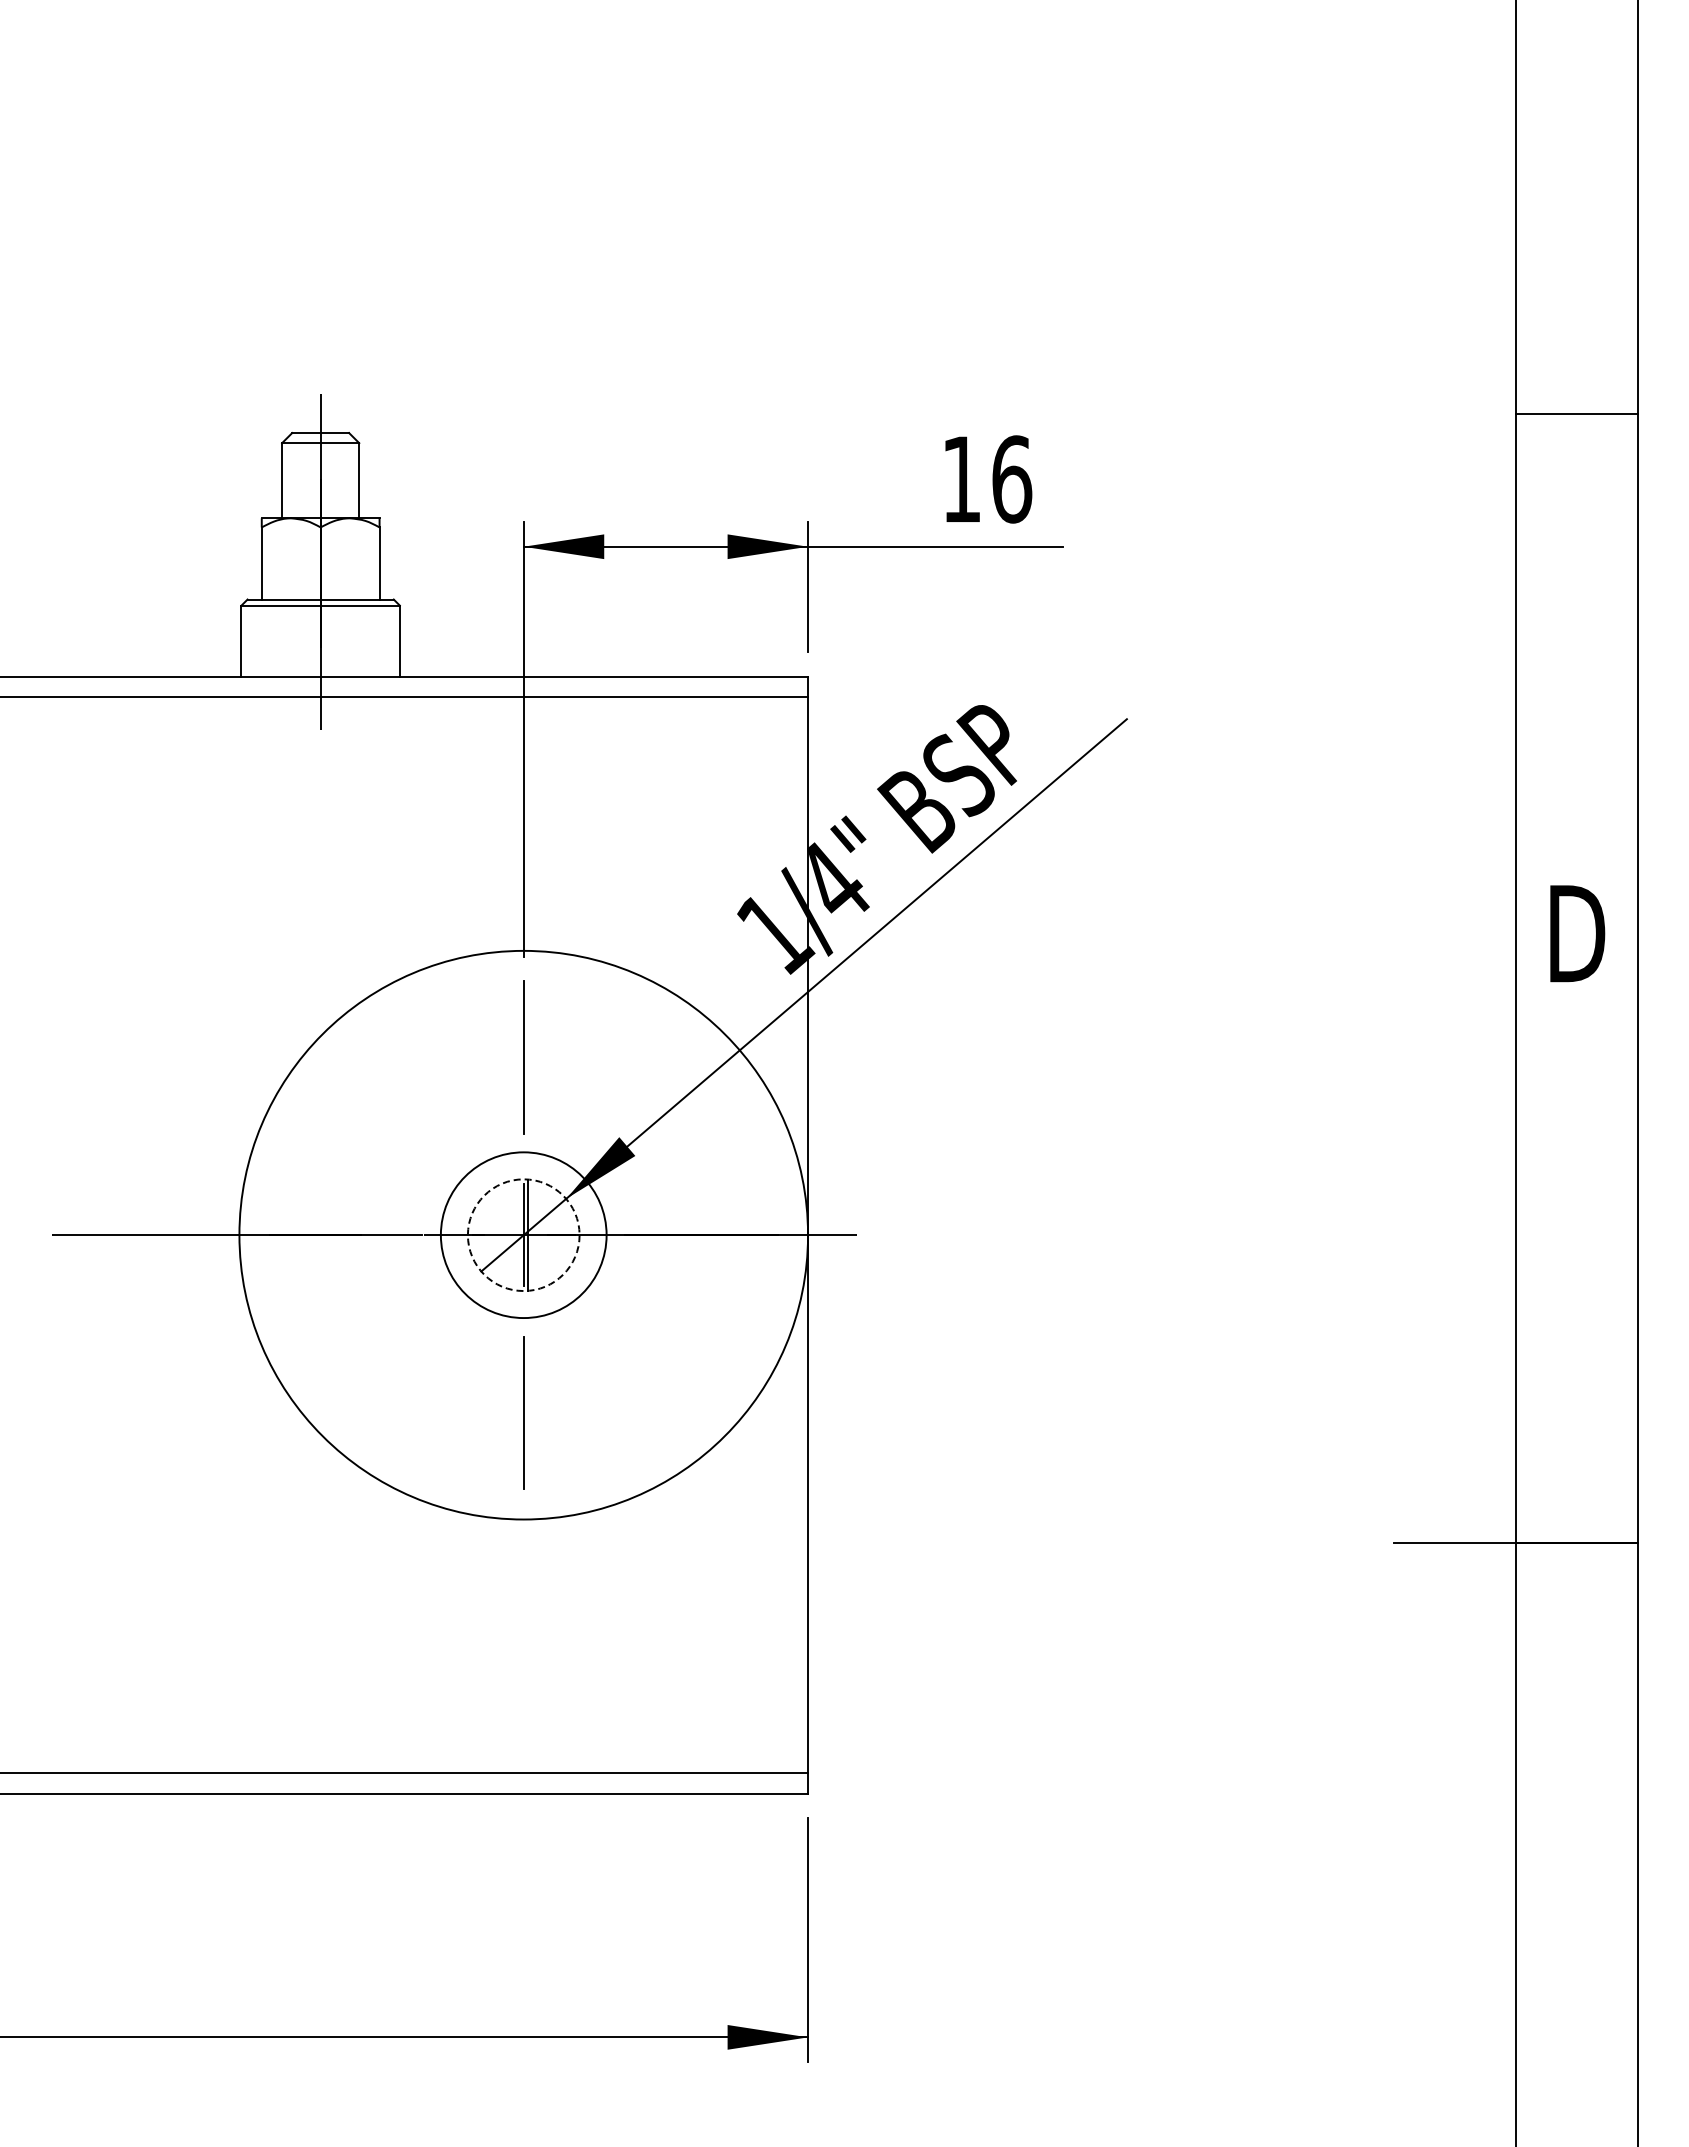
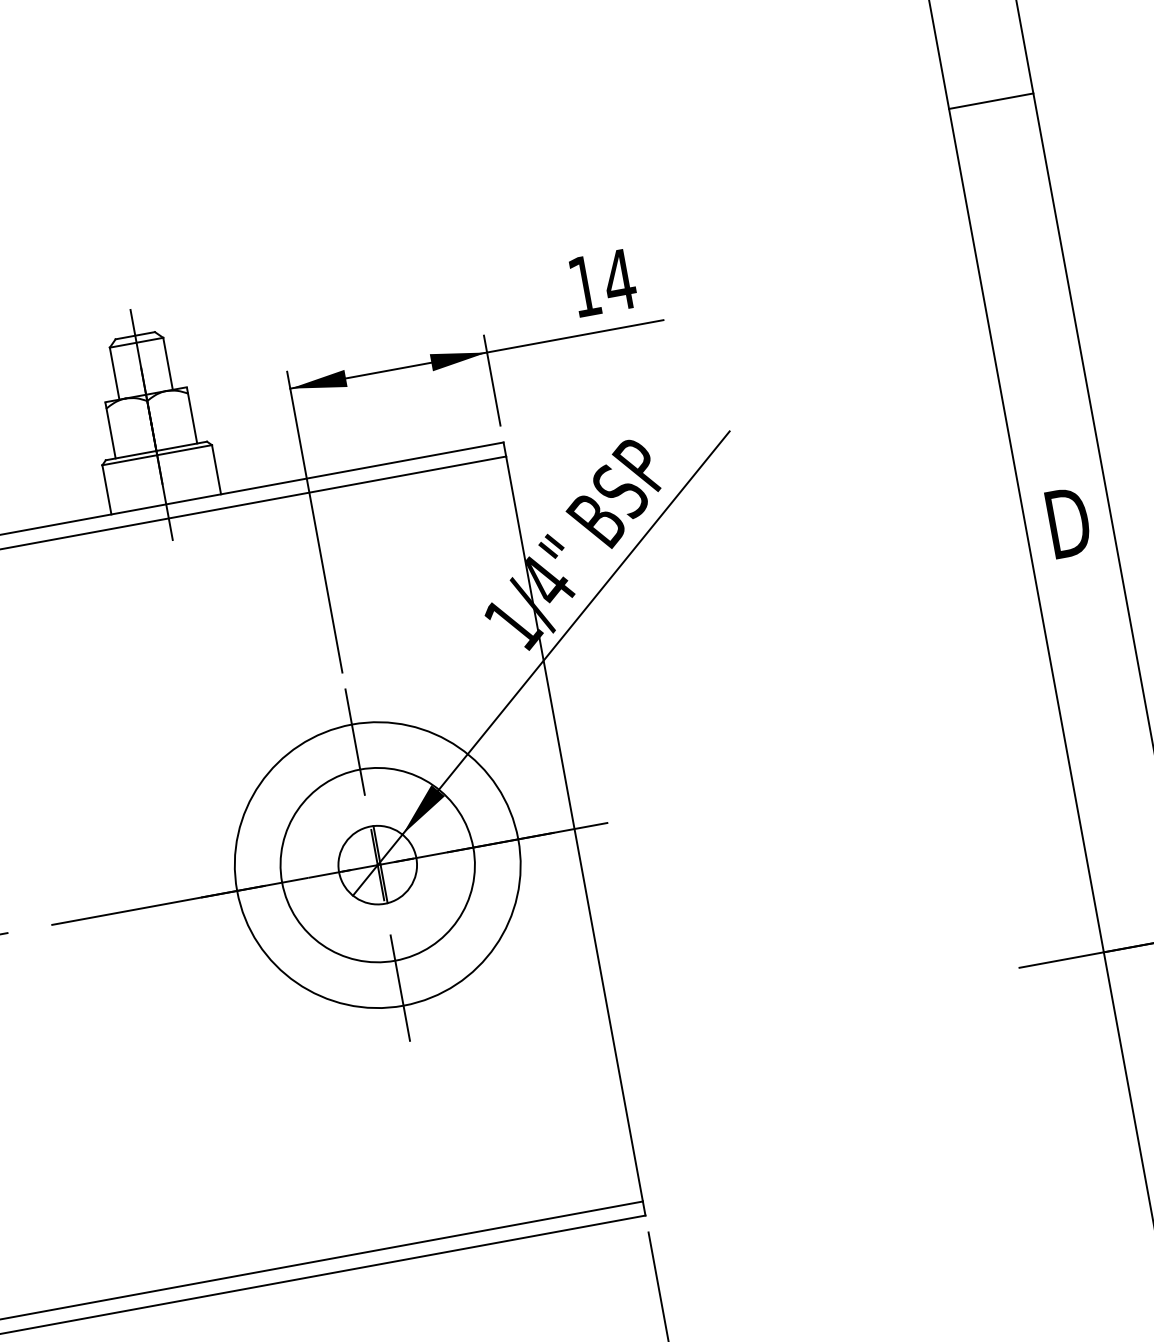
line: (1577, 413) -> (991, 100), moved
text: (1011, 479) -> (619, 280), 16 -> 14
circle: (523, 1235) -> (377, 865), dashed -> solid
circle: (523, 1235) -> (377, 865), size x0.71
circle: (523, 1235) -> (377, 865), size x1.67

